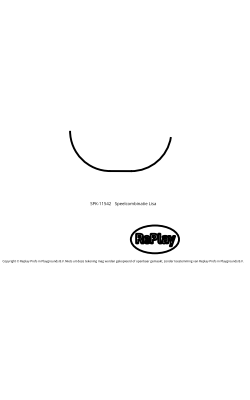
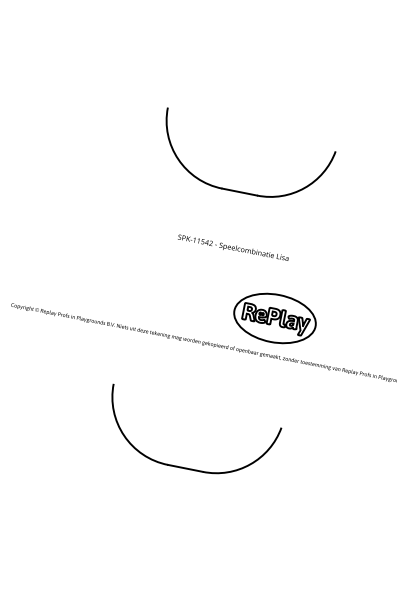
part: (120, 334) -> (185, 467), added

